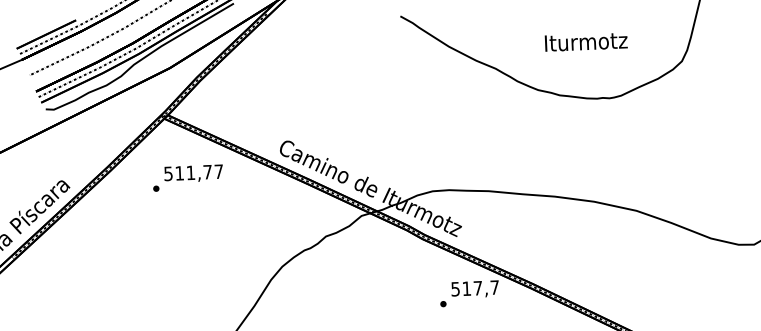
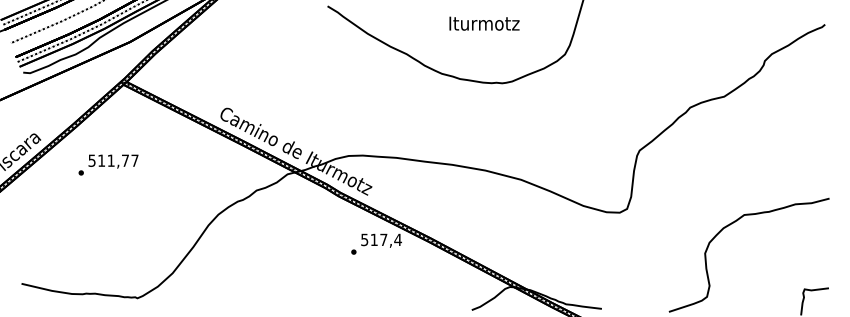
text: (586, 41) -> (484, 23), moved
text: (187, 177) -> (108, 164), moved
text: (494, 287) -> (397, 239), 517,7 -> 517,4

